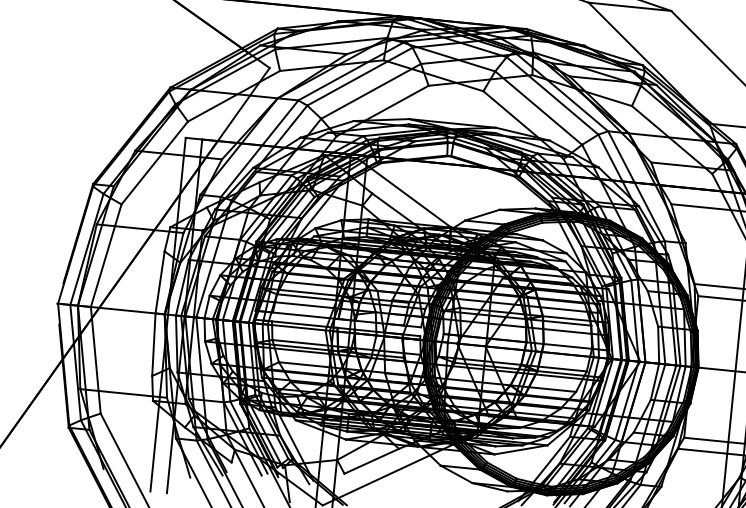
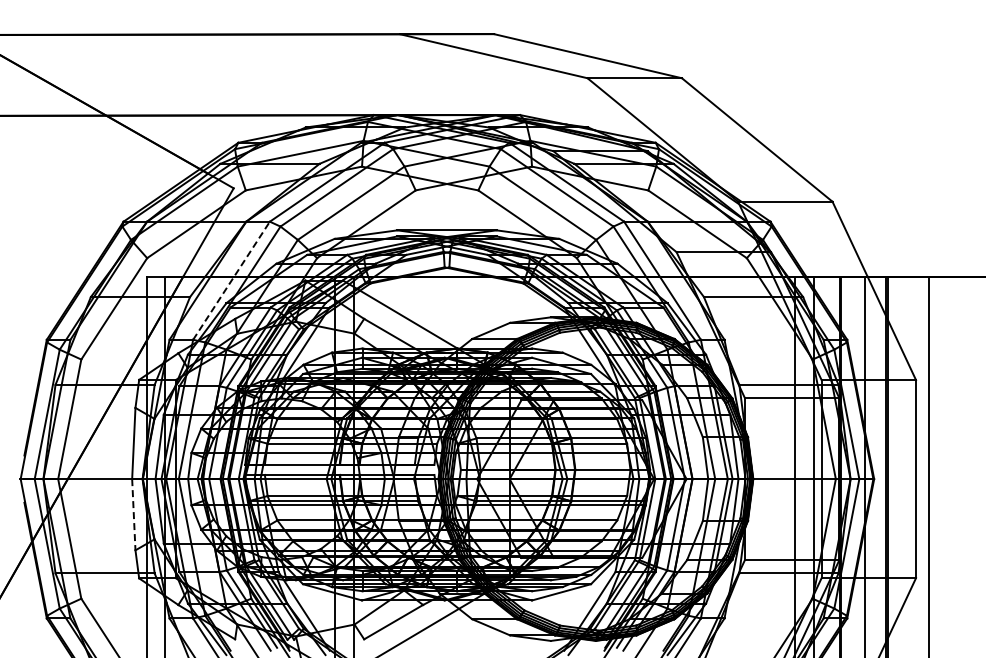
line: (259, 148) -> (231, 280), solid -> dashed
line: (153, 344) -> (133, 514), solid -> dashed

